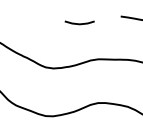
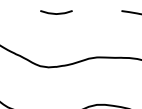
curve: (79, 23) -> (56, 13), moved

